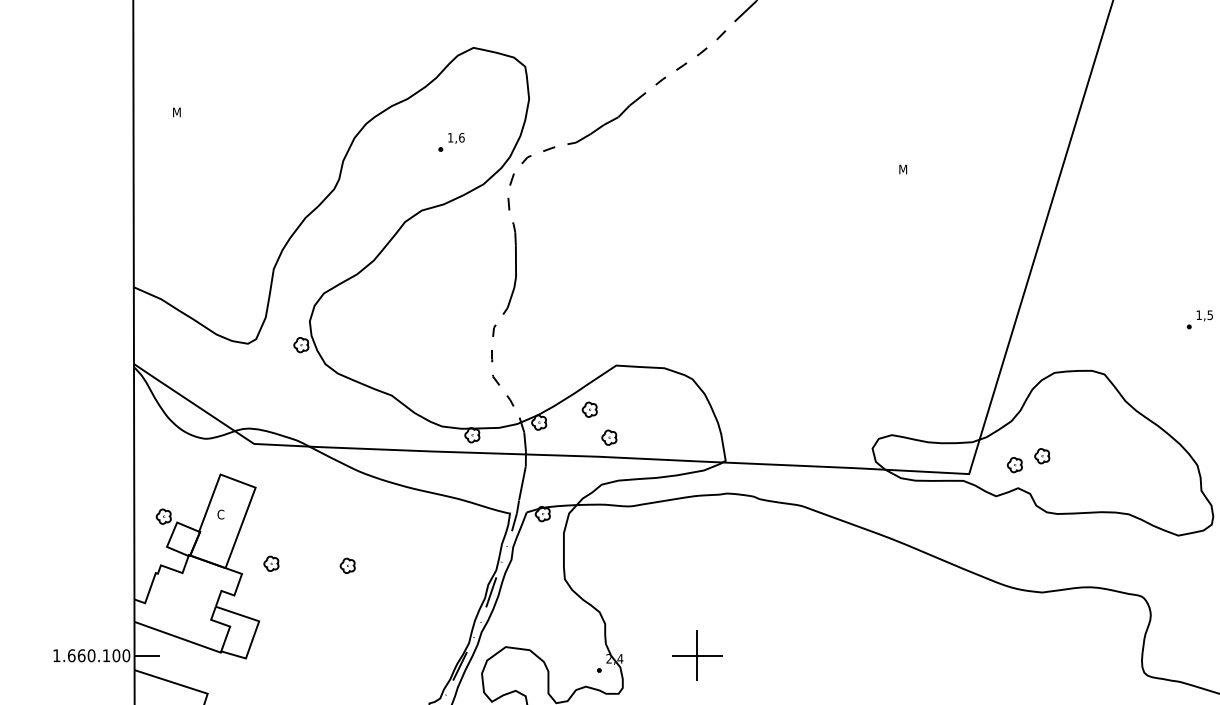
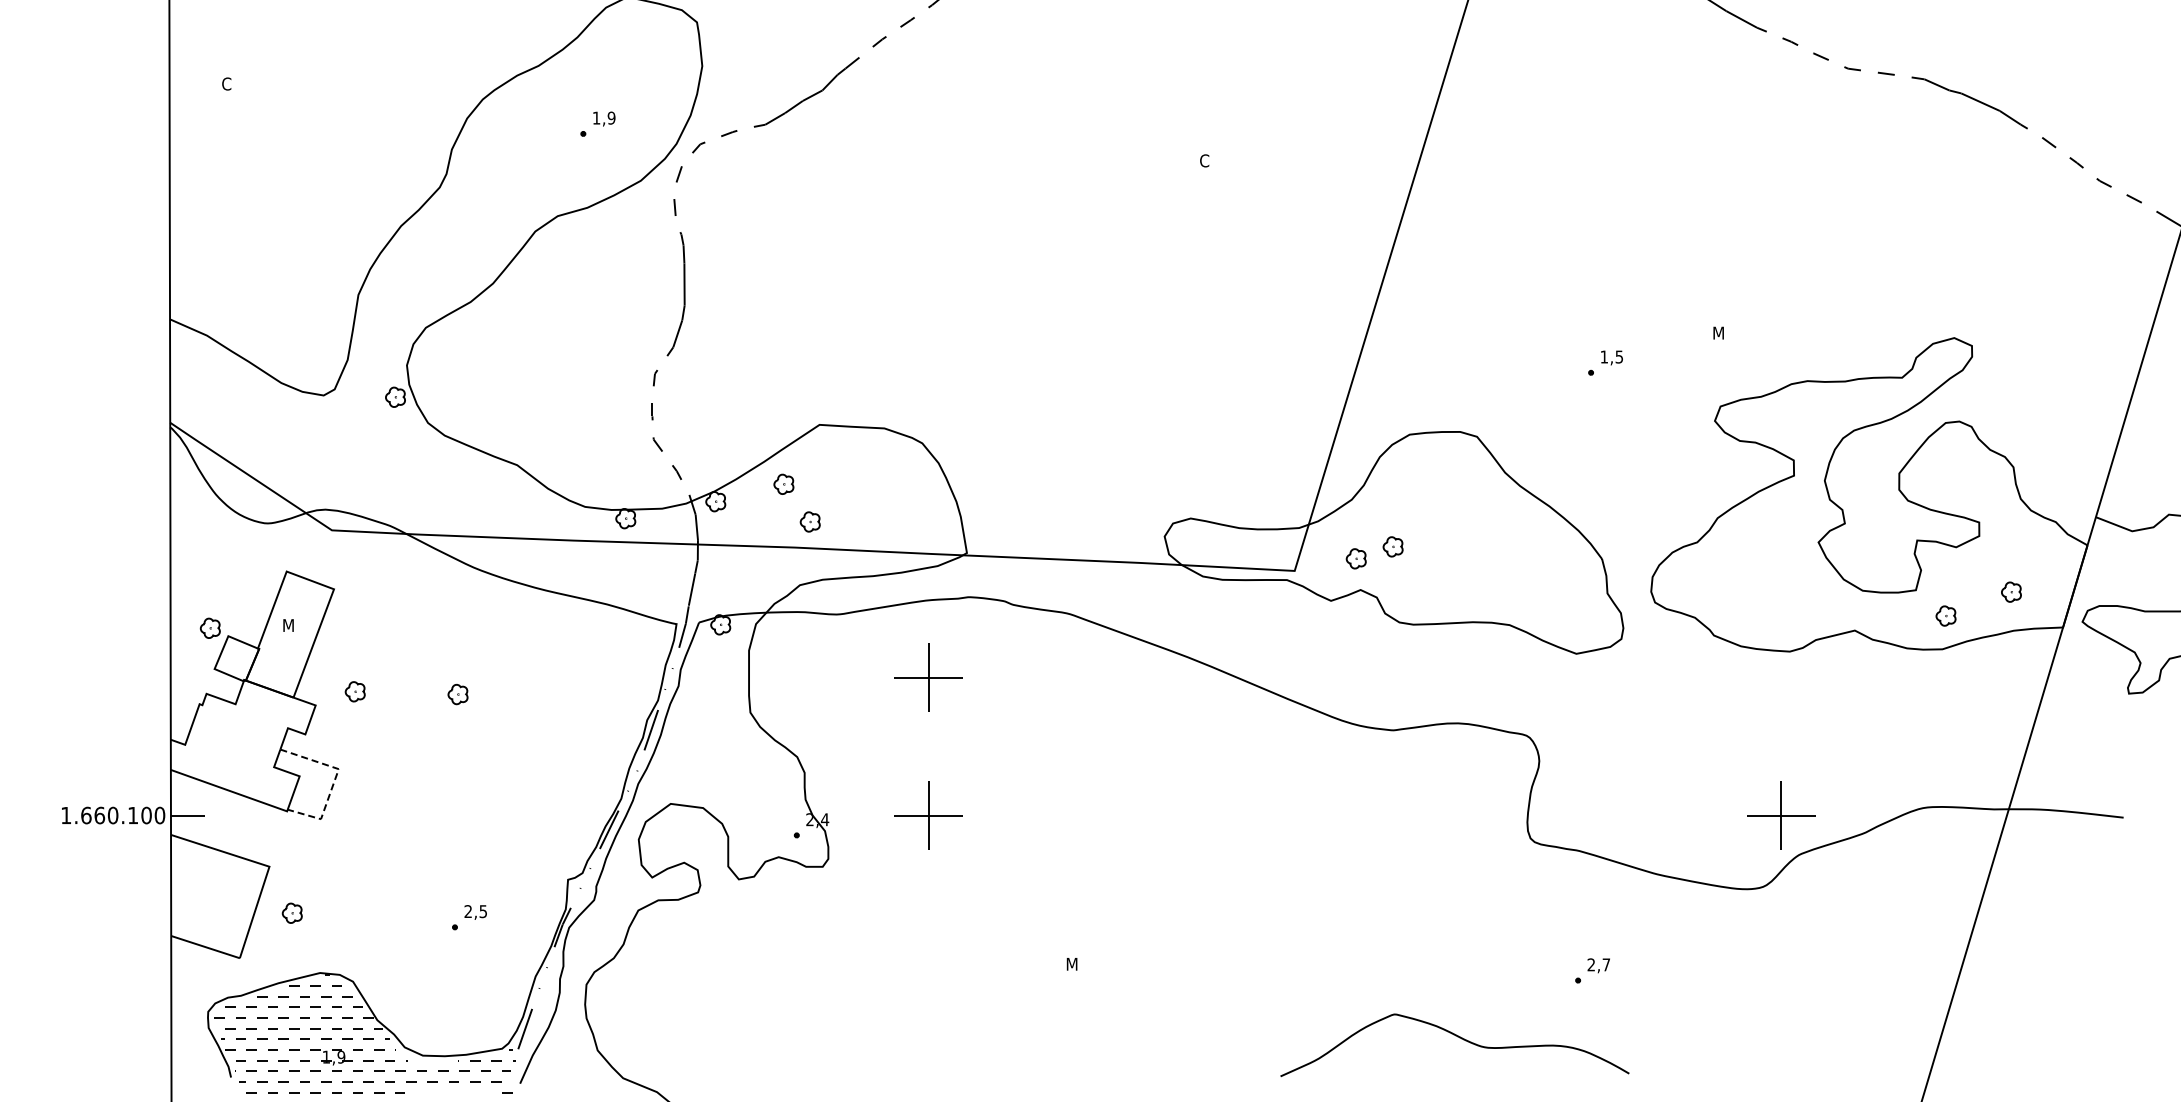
text: (176, 112) -> (227, 83), M -> C
text: (461, 137) -> (611, 117), 1,6 -> 1,9
text: (902, 169) -> (1205, 160), M -> C
text: (221, 514) -> (287, 625), C -> M
part: (697, 553) -> (928, 677), added
line: (256, 631) -> (334, 782), solid -> dashed

